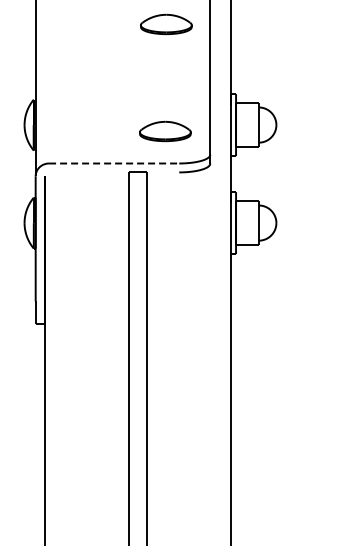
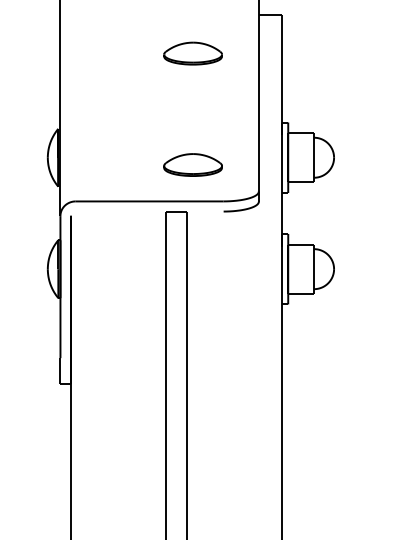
part: (166, 23) -> (193, 52), moved
part: (165, 131) -> (193, 165), moved
line: (114, 163) -> (150, 201), dashed -> solid

